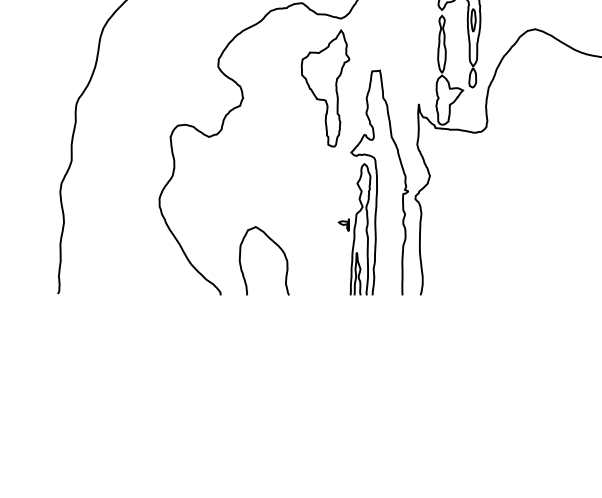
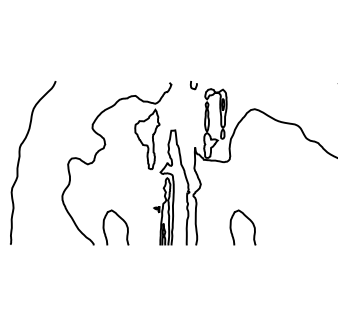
curve: (519, 242) -> (246, 218), added

